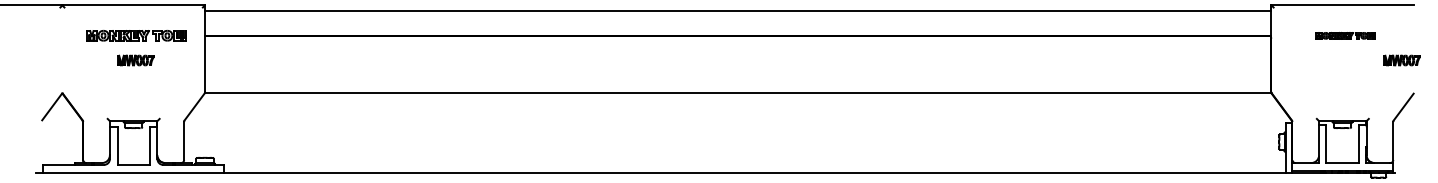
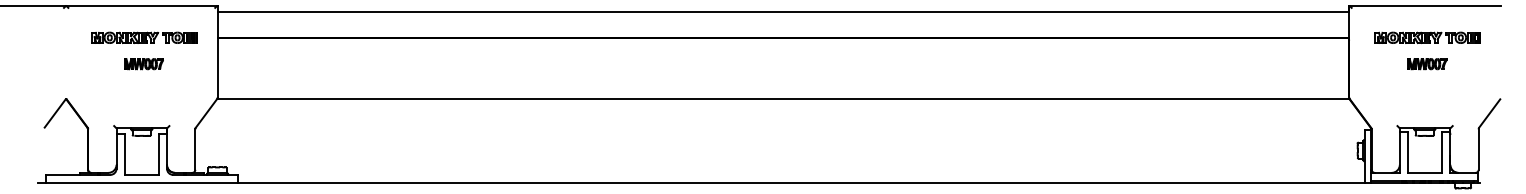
part: (1345, 35) -> (1427, 37), size x1.67
part: (1401, 60) -> (1426, 64), moved

